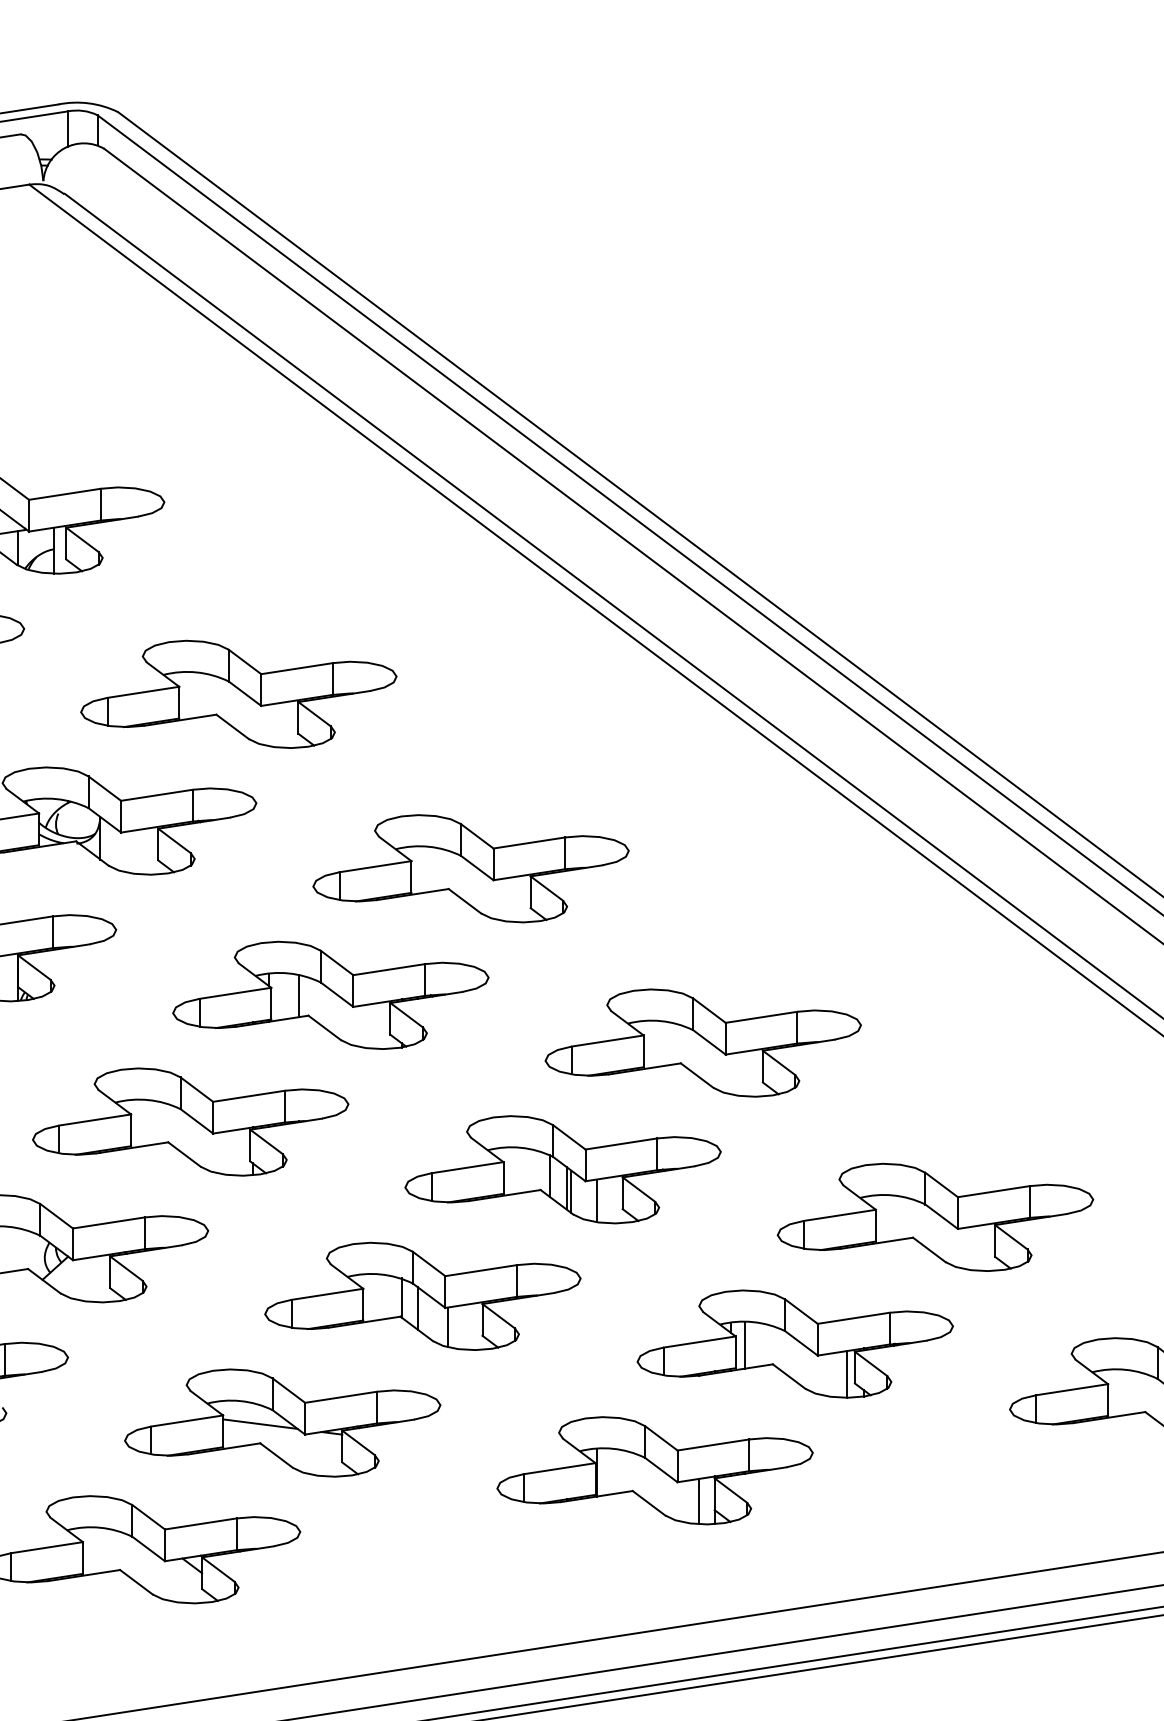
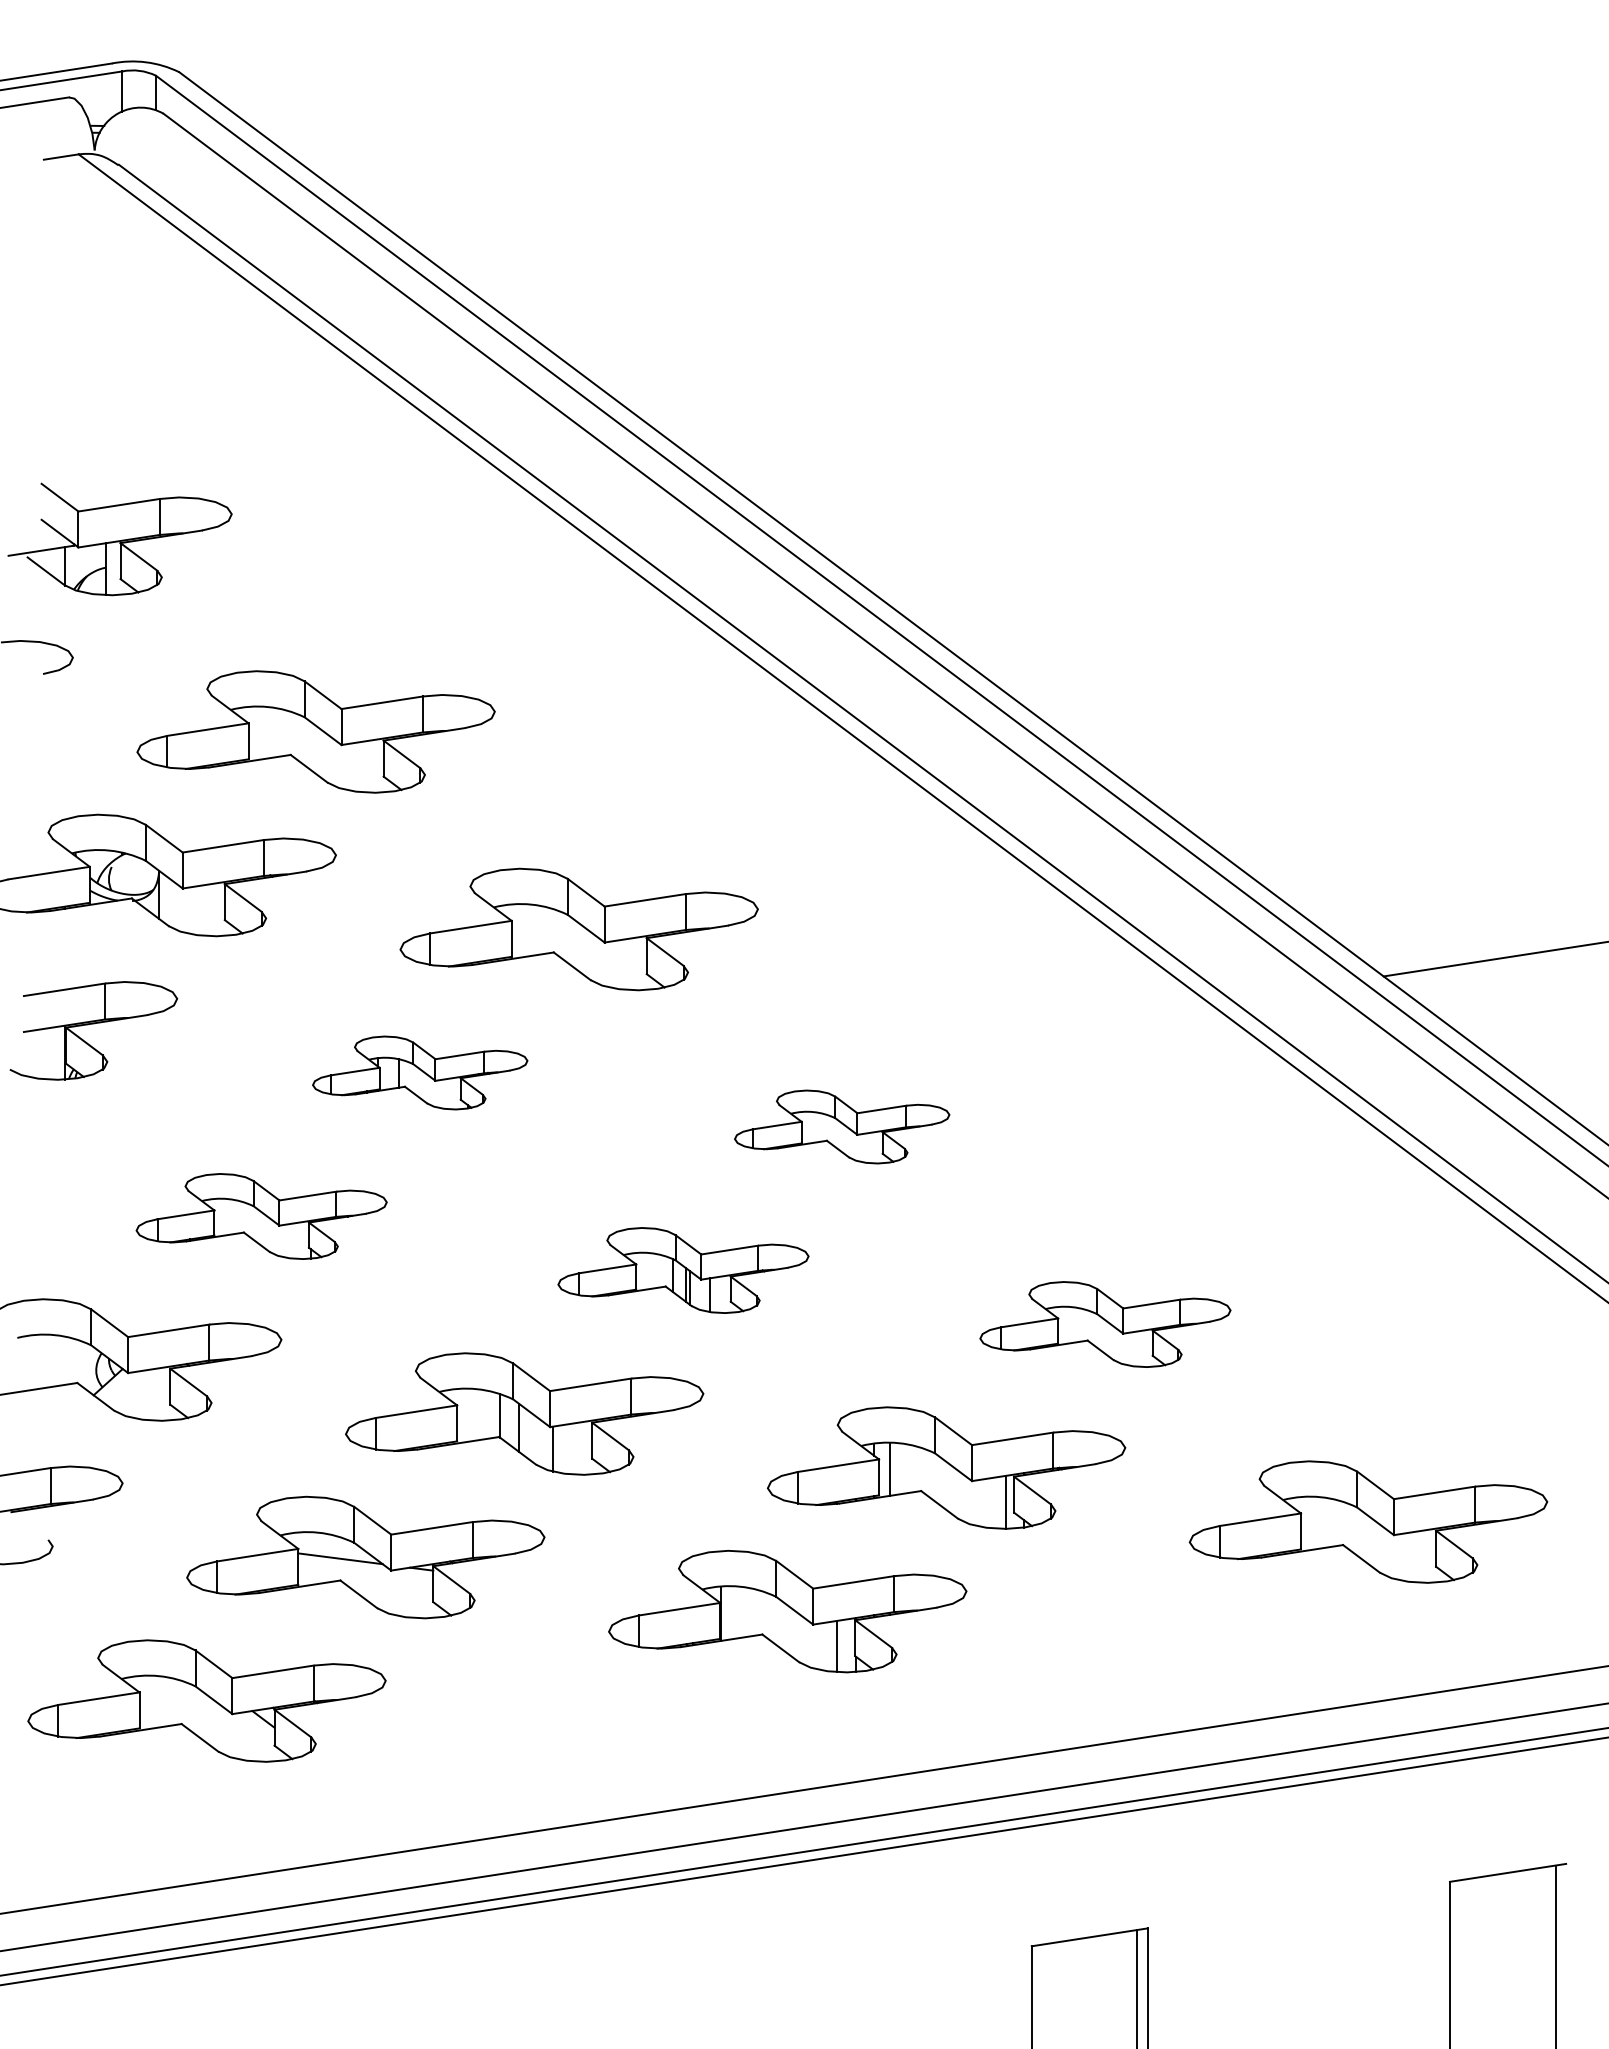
part: (330, 994) -> (419, 1072), size x0.6
part: (702, 1042) -> (841, 1126), size x0.6
part: (190, 1122) -> (261, 1216), size x0.7
part: (563, 1169) -> (683, 1270), size x0.7
part: (935, 1217) -> (1105, 1324), size x0.7

